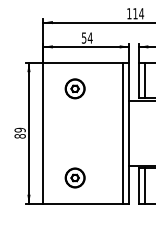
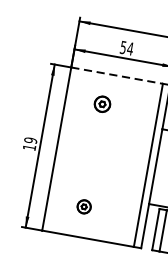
line: (83, 62) -> (117, 75), solid -> dashed
part: (74, 88) -> (101, 103), size x0.7
text: (19, 136) -> (28, 147), 89 -> 19
part: (74, 177) -> (83, 206), size x0.6

